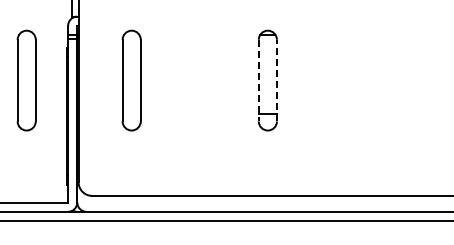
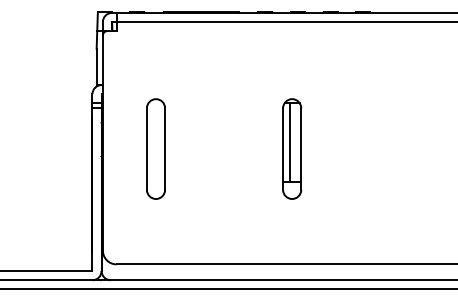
line: (265, 74) -> (289, 142), added
part: (26, 80) -> (50, 148), removed
line: (259, 81) -> (283, 149), dashed -> solid
line: (277, 81) -> (301, 149), dashed -> solid

